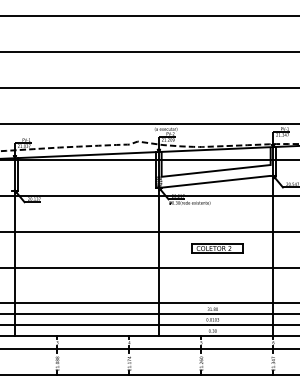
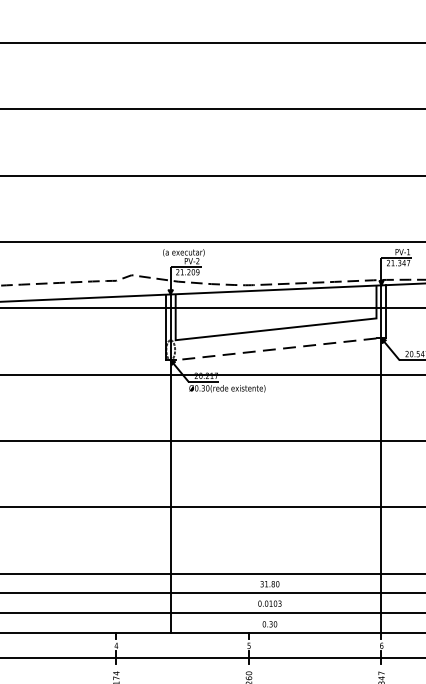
line: (216, 181) -> (276, 348), solid -> dashed
part: (217, 248) -> (278, 472), removed

